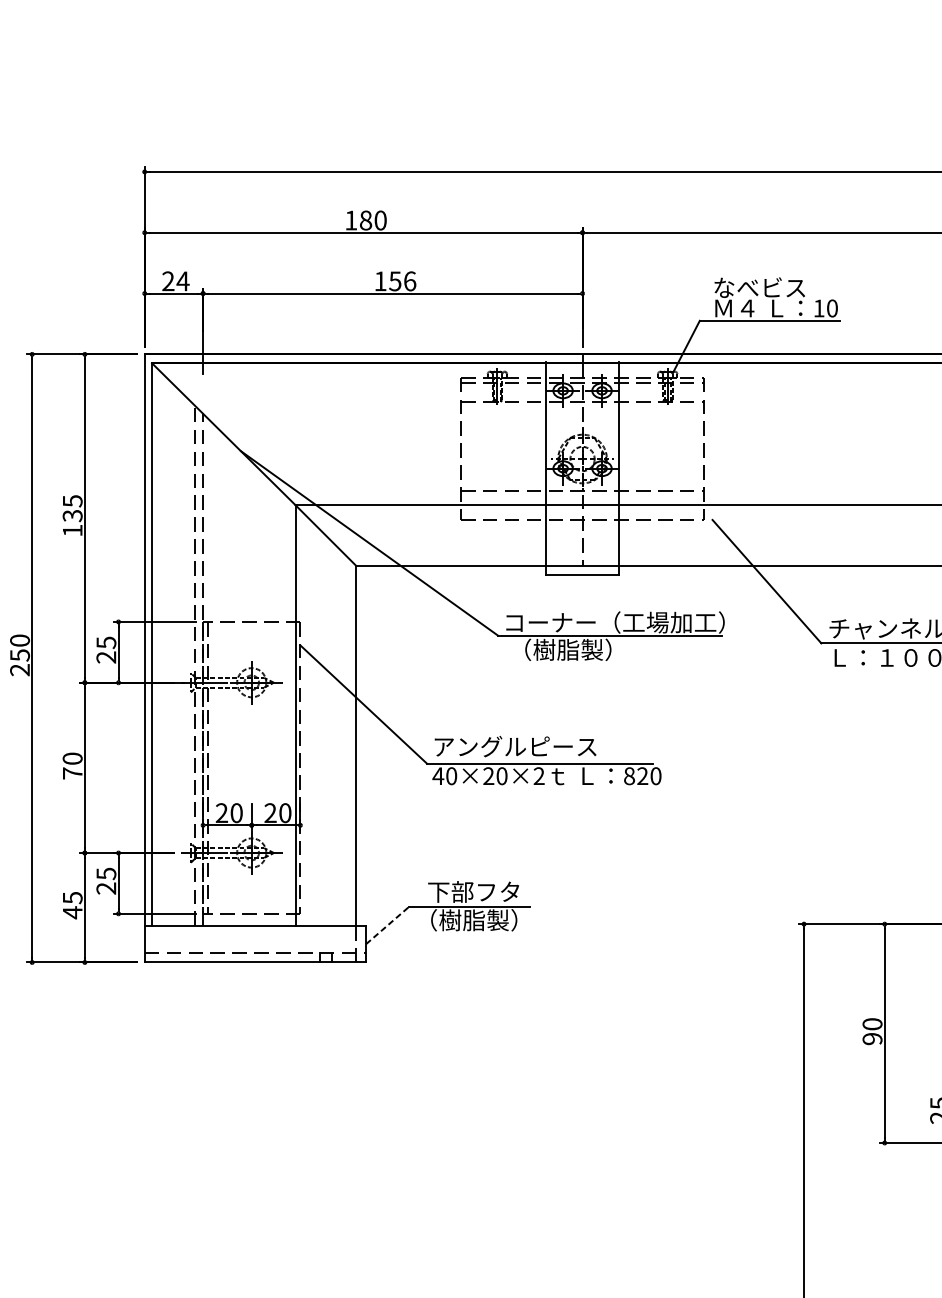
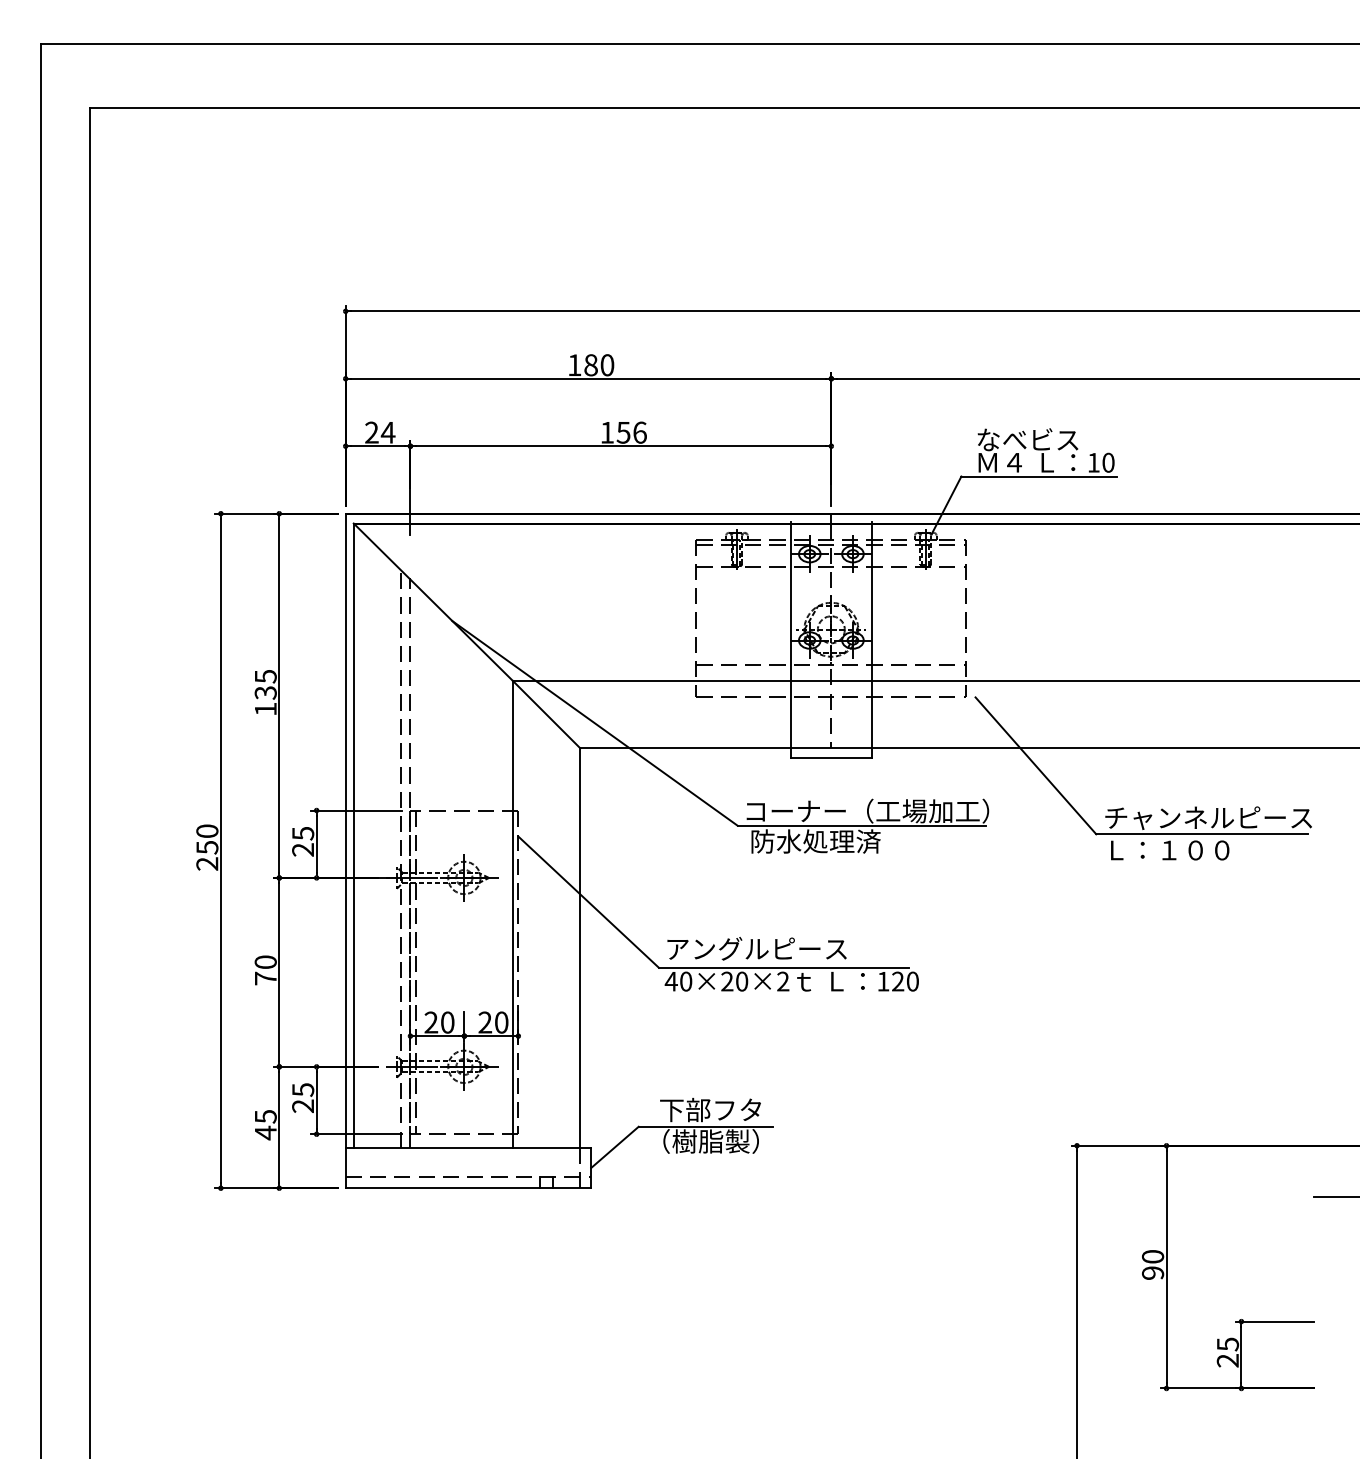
text: (568, 649) -> (815, 841), （樹脂製） -> 防水処理済
text: (629, 776) -> (883, 981), 820 -> 120
line: (387, 925) -> (615, 1147), dashed -> solid

